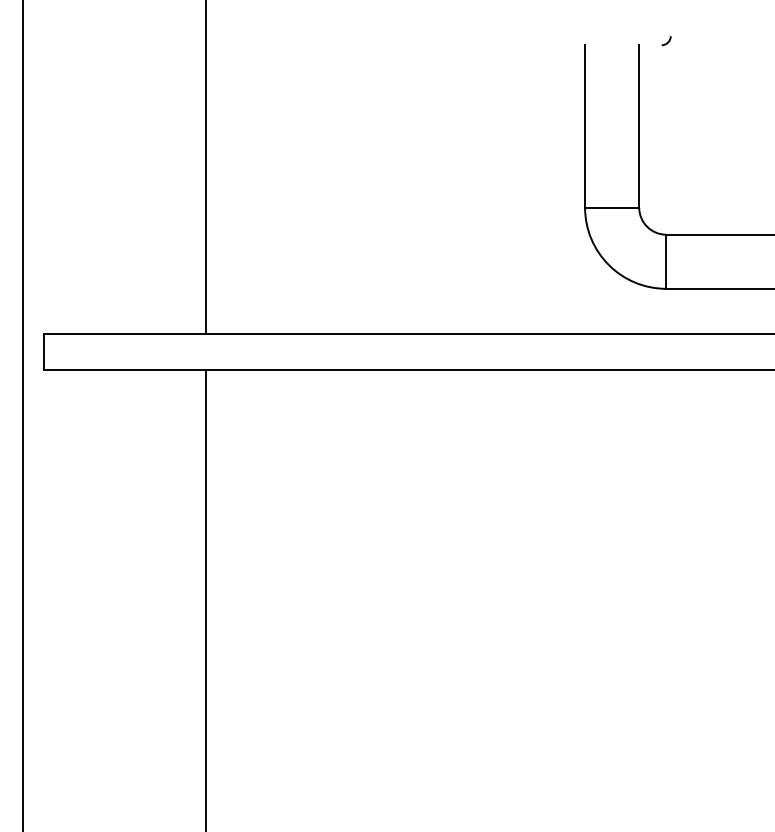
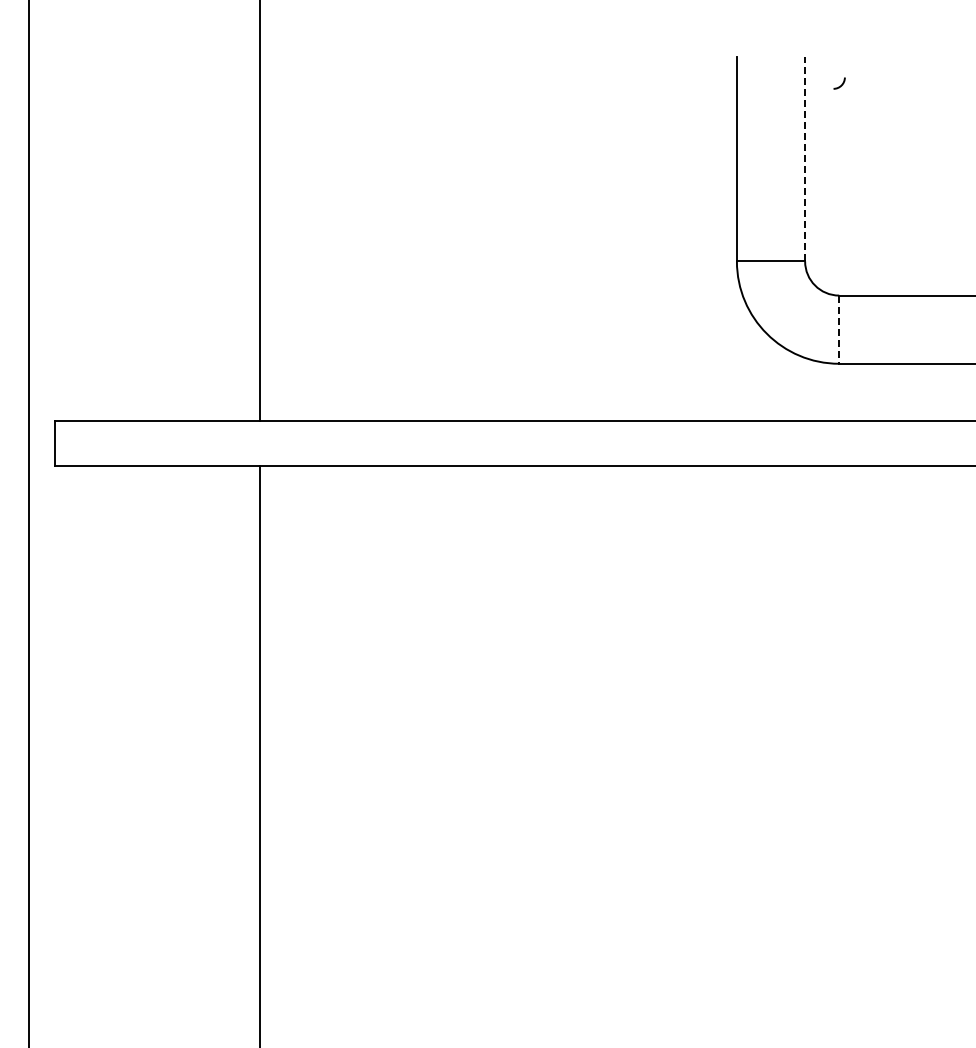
arc: (668, 41) -> (841, 84), moved
line: (639, 125) -> (805, 158), solid -> dashed
line: (666, 262) -> (839, 330), solid -> dashed

